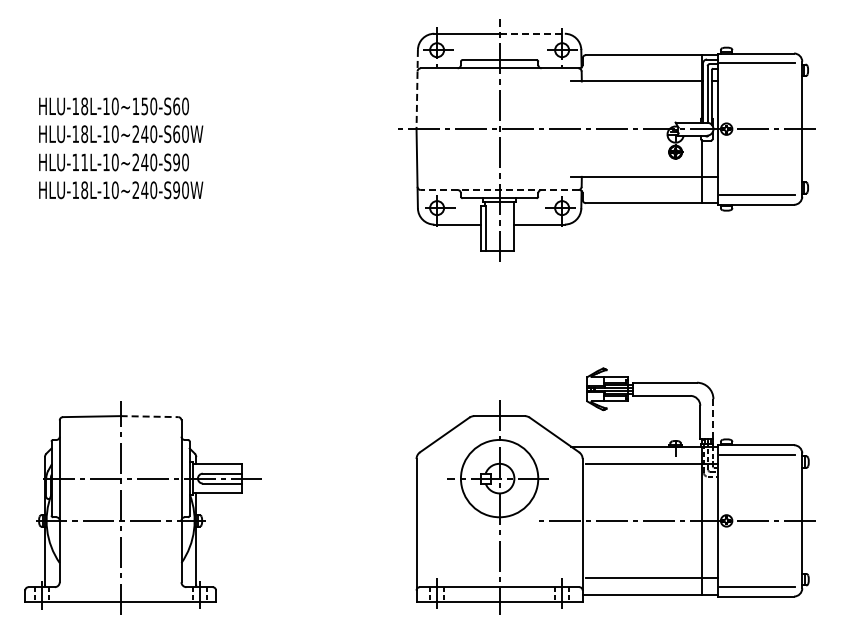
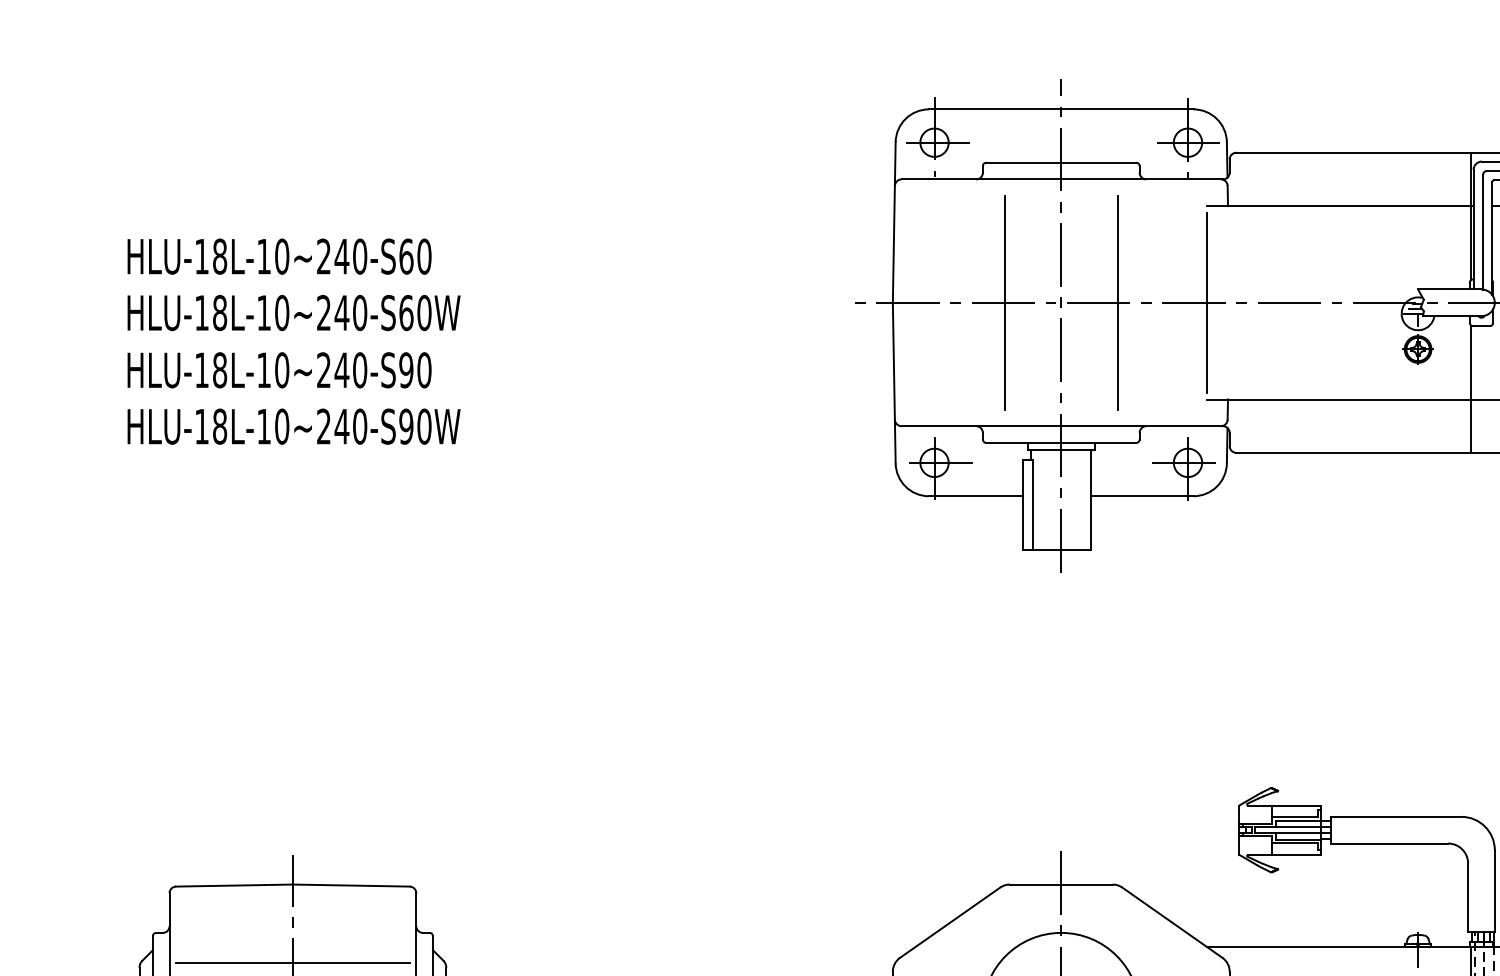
line: (532, 33) -> (1127, 108), dashed -> solid
line: (417, 89) -> (894, 222), dashed -> solid
text: (140, 106) -> (333, 256), HLU-18L-10~150-S60 -> HLU-18L-10~240-S60
line: (471, 128) -> (1004, 301), added
line: (527, 128) -> (1117, 301), added
line: (571, 128) -> (1207, 301), added
text: (84, 162) -> (219, 370), HLU-11L-10~240-S90 -> HLU-18L-10~240-S90
line: (499, 190) -> (1061, 427), dashed -> solid
line: (149, 416) -> (351, 885), dashed -> solid
line: (713, 419) -> (1494, 891), dashed -> solid
line: (120, 454) -> (292, 962), added

